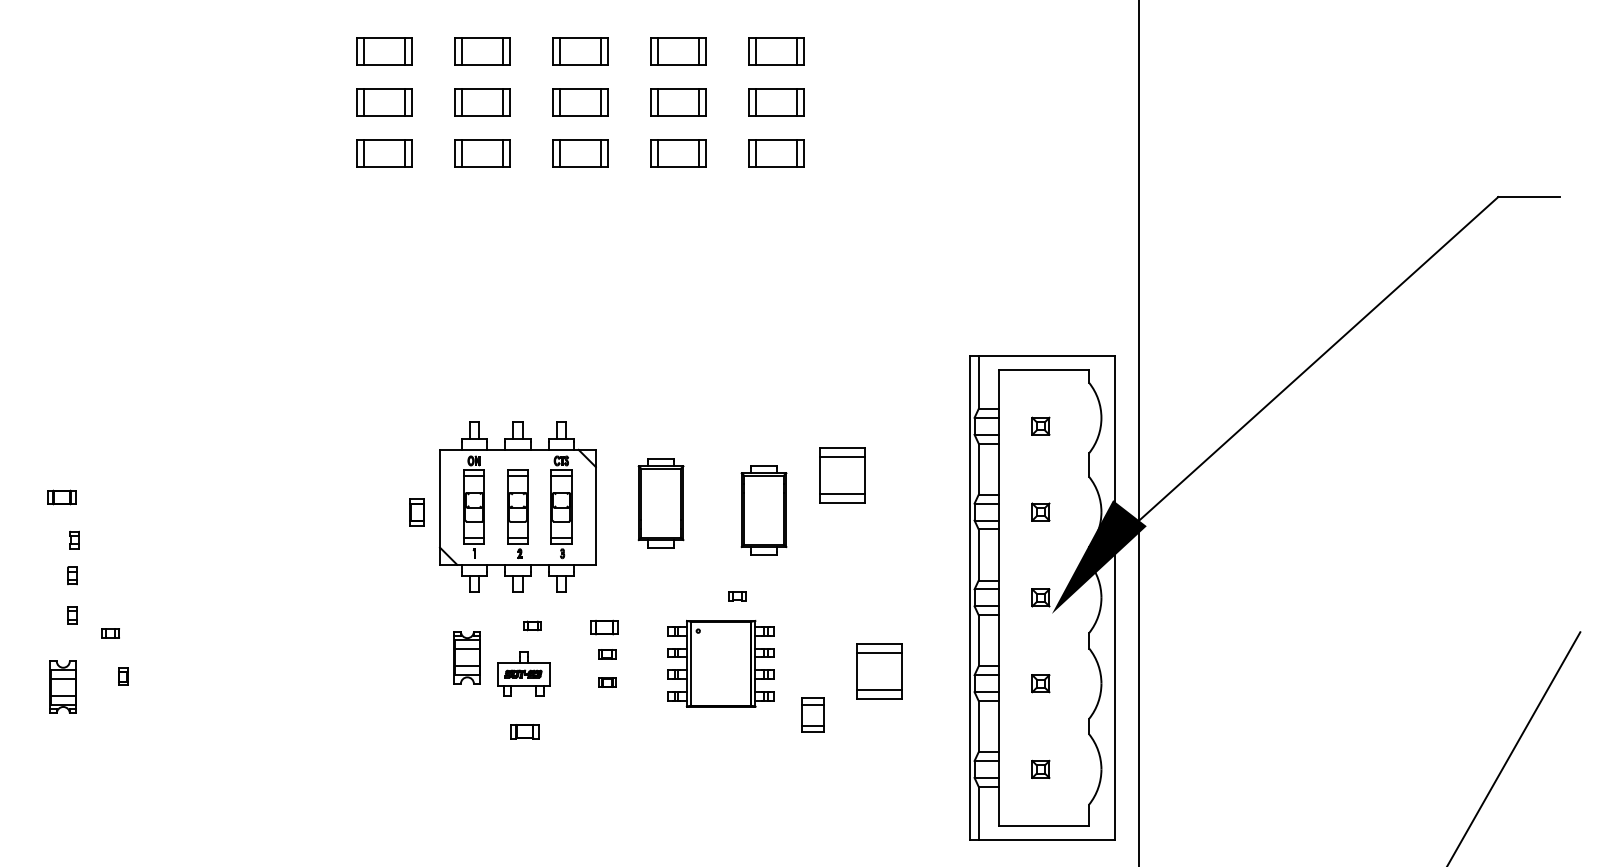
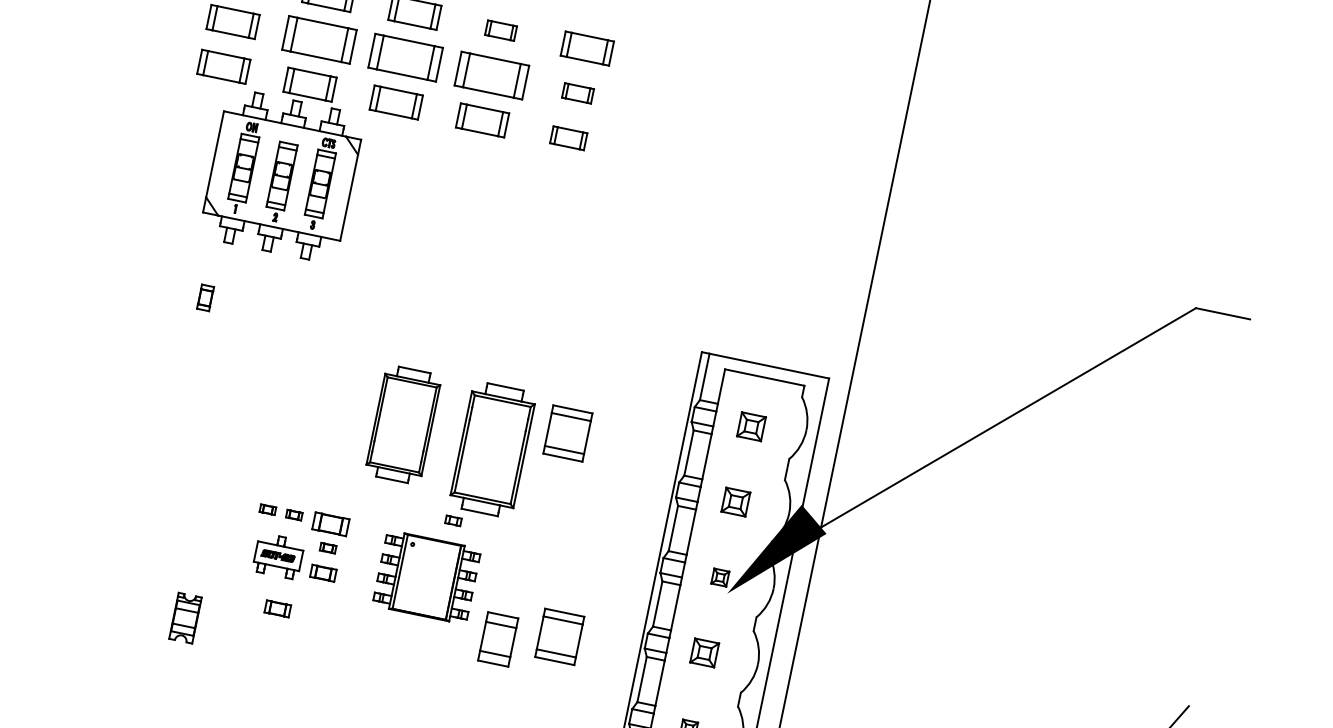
part: (678, 51) -> (500, 30), size x0.6
part: (482, 102) -> (319, 39), size x1.4
part: (580, 102) -> (405, 57), size x1.4
part: (678, 102) -> (491, 75), size x1.4
part: (776, 102) -> (577, 93), size x0.6
part: (776, 153) -> (568, 138), size x0.7
part: (1040, 425) -> (751, 425), size x1.6
part: (660, 503) -> (402, 425), size x1.4
part: (517, 506) -> (281, 175), moved
part: (763, 510) -> (492, 450), size x1.6
part: (1040, 511) -> (735, 501), size x1.6
part: (416, 512) -> (205, 297), moved
part: (562, 625) -> (294, 514), added
part: (604, 627) -> (330, 524), size x1.4
part: (466, 657) -> (184, 617), moved
part: (879, 671) -> (559, 636), moved
part: (523, 673) -> (278, 555), moved
part: (607, 682) -> (323, 573), size x1.6
part: (1040, 683) -> (704, 652), size x1.6
part: (812, 714) -> (498, 638), size x1.6
part: (524, 731) -> (277, 608), moved

